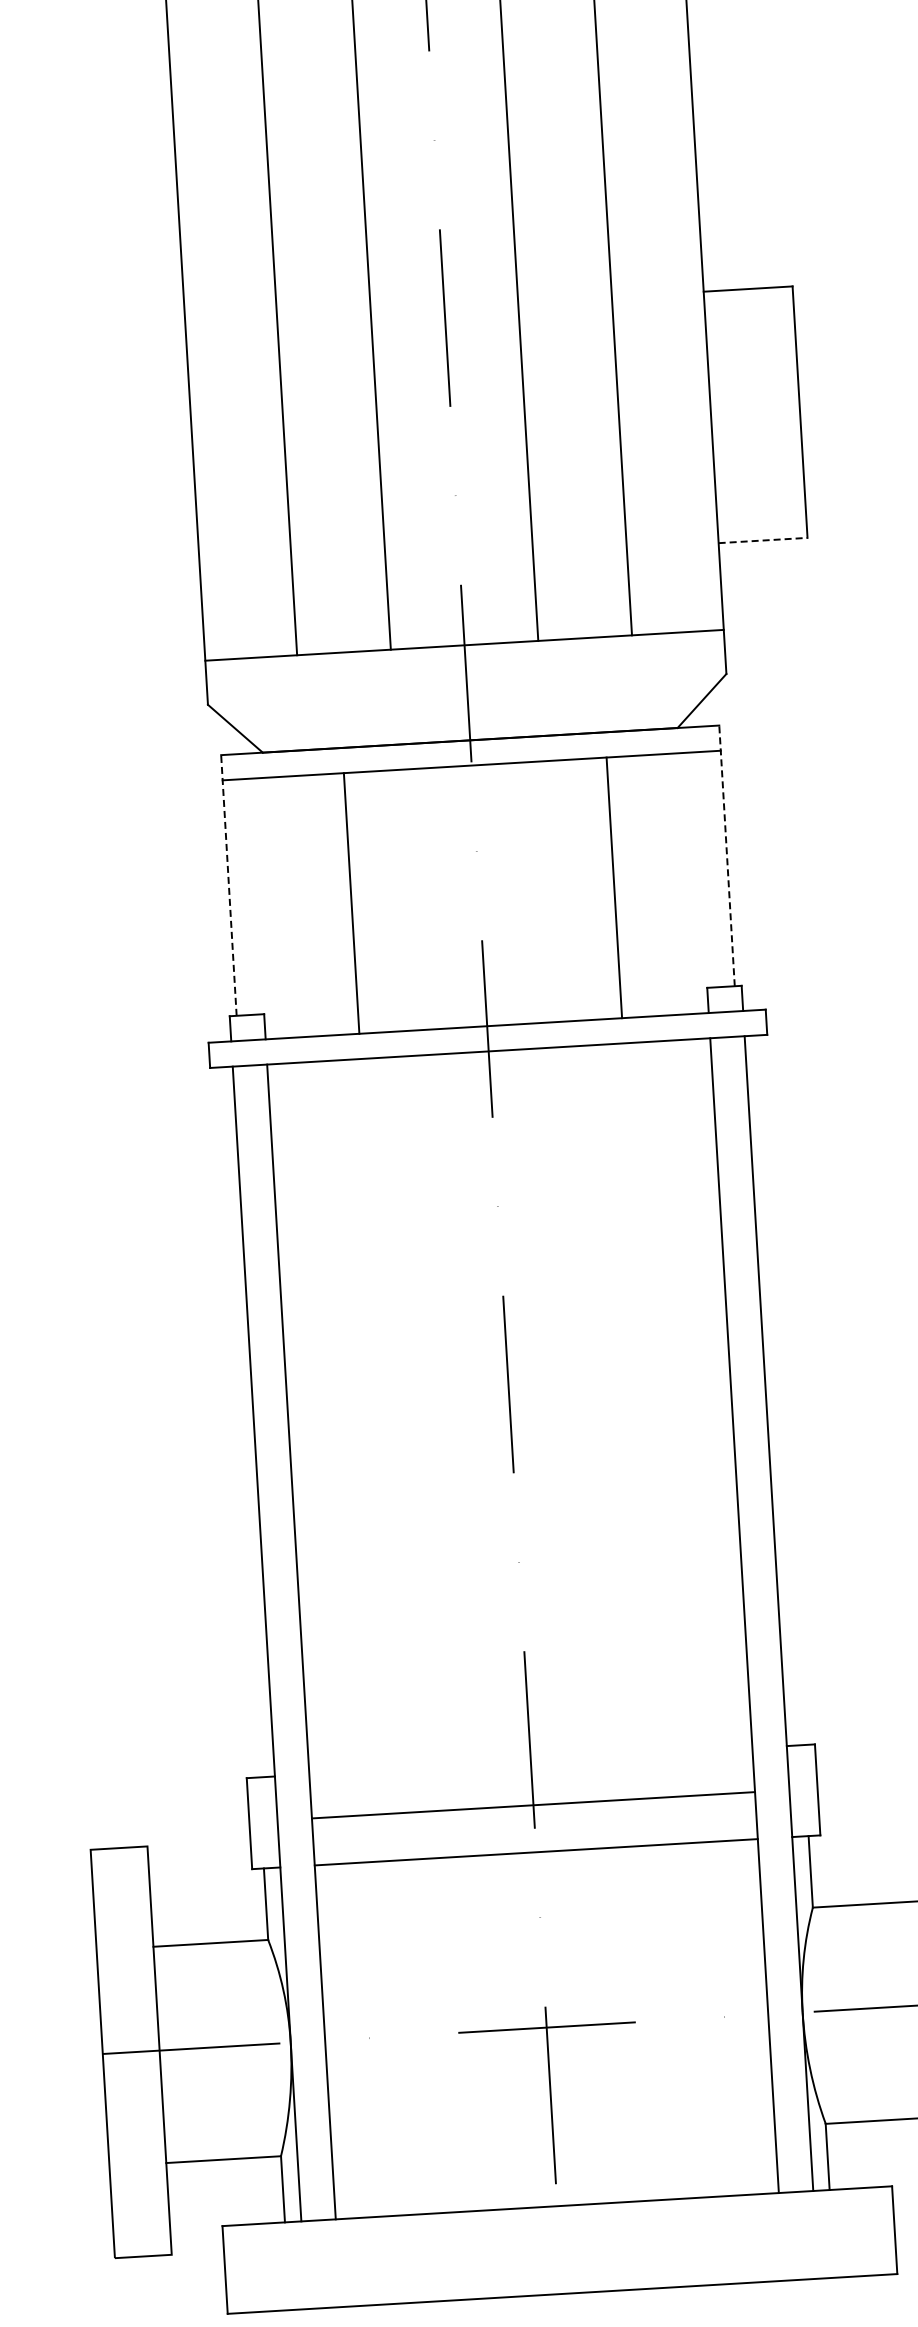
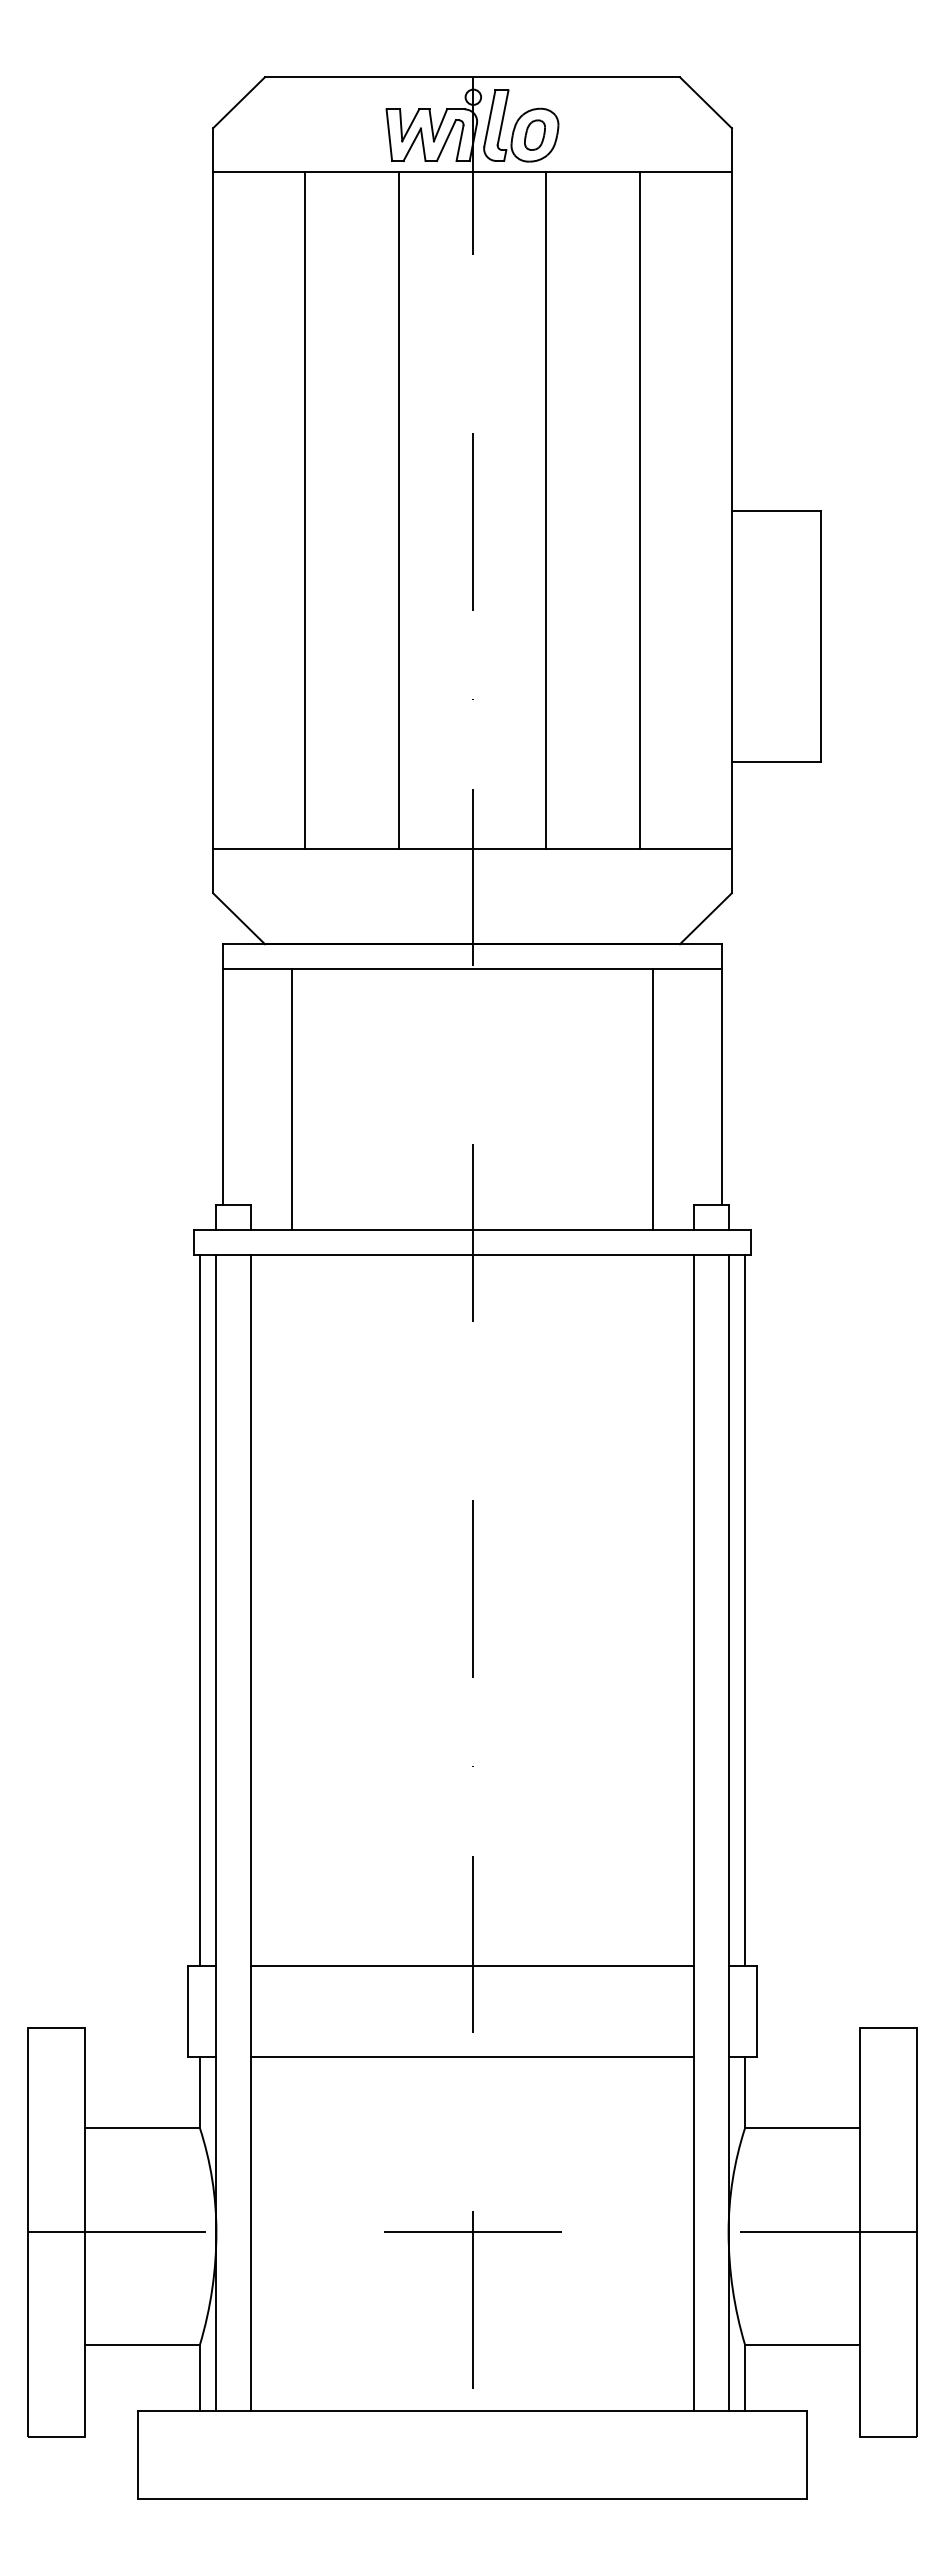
line: (763, 540) -> (776, 762), dashed -> solid
line: (726, 855) -> (721, 1074), dashed -> solid
line: (229, 885) -> (223, 1074), dashed -> solid
line: (614, 887) -> (653, 1099), moved
line: (351, 903) -> (291, 1099), moved
line: (781, 1390) -> (744, 1610), added
line: (237, 1422) -> (200, 1610), added
line: (533, 1805) -> (472, 1965), moved

